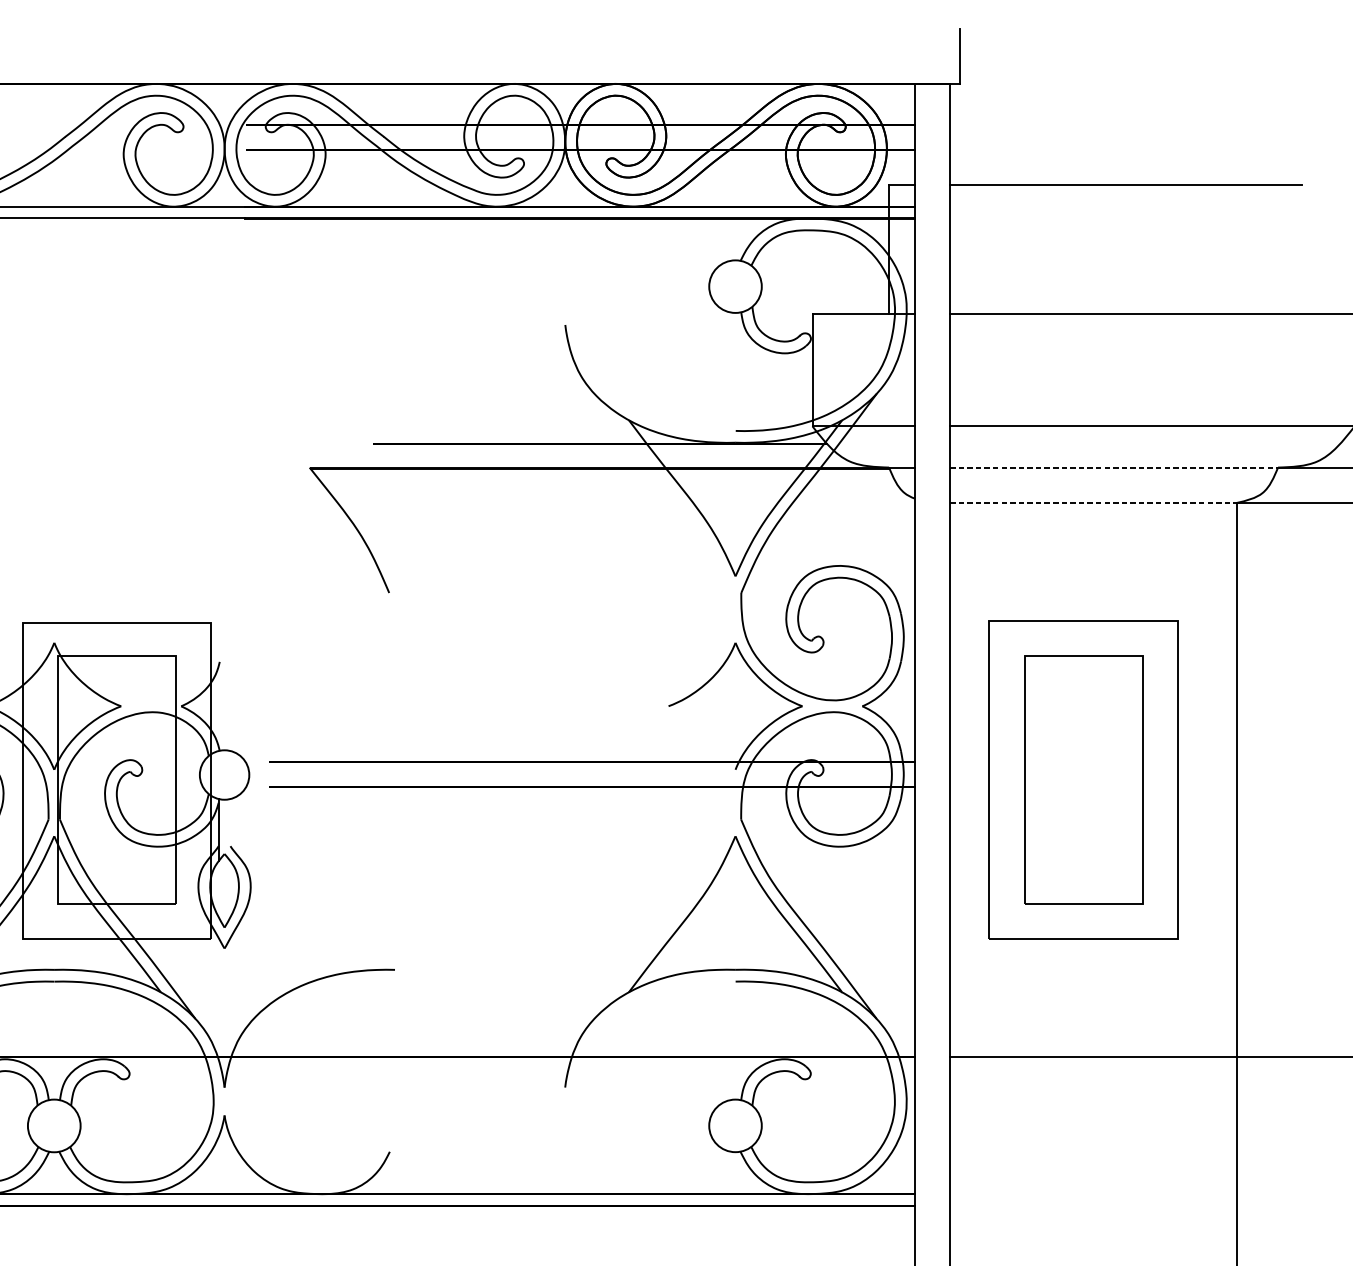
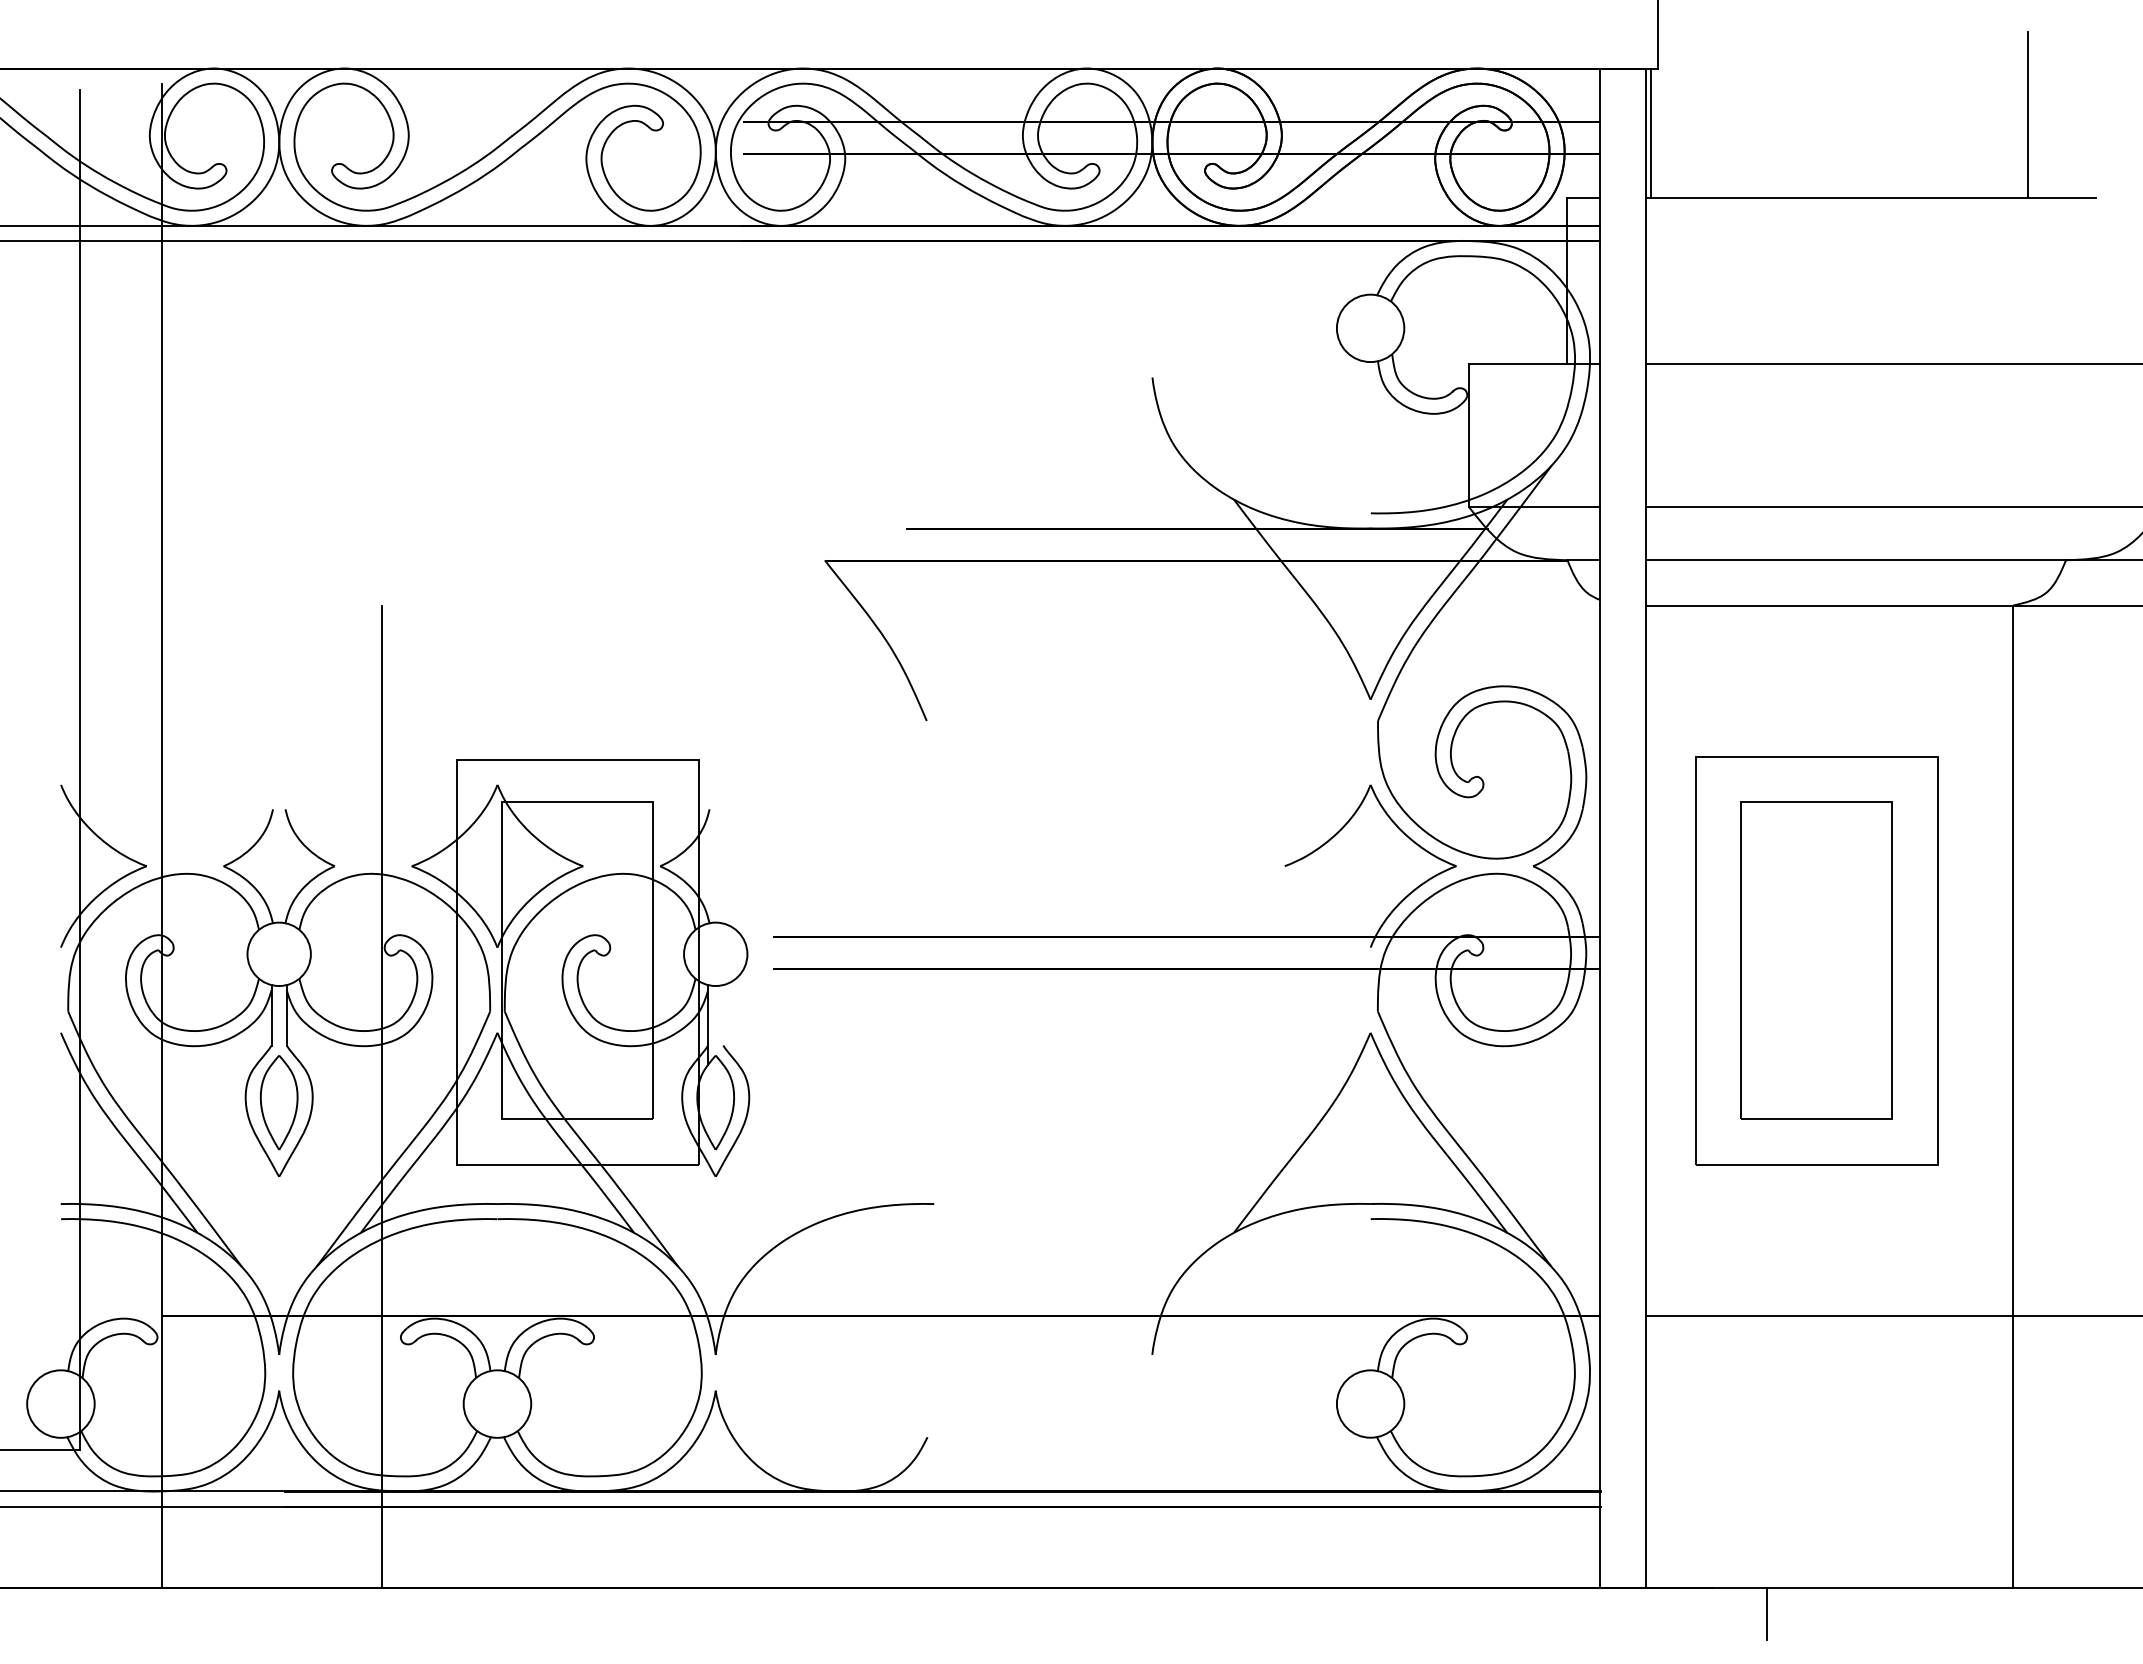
line: (1248, 119) -> (2028, 114), added
line: (953, 133) -> (1650, 132), added
line: (1114, 467) -> (1856, 560), dashed -> solid
line: (1093, 502) -> (1829, 605), dashed -> solid

